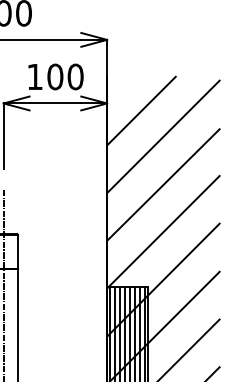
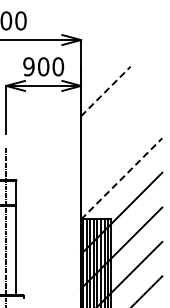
text: (34, 76) -> (28, 66), 100 -> 900
line: (142, 111) -> (106, 91), solid -> dashed
line: (163, 136) -> (121, 109), removed
line: (163, 184) -> (121, 144), removed
line: (163, 231) -> (121, 178), solid -> dashed

